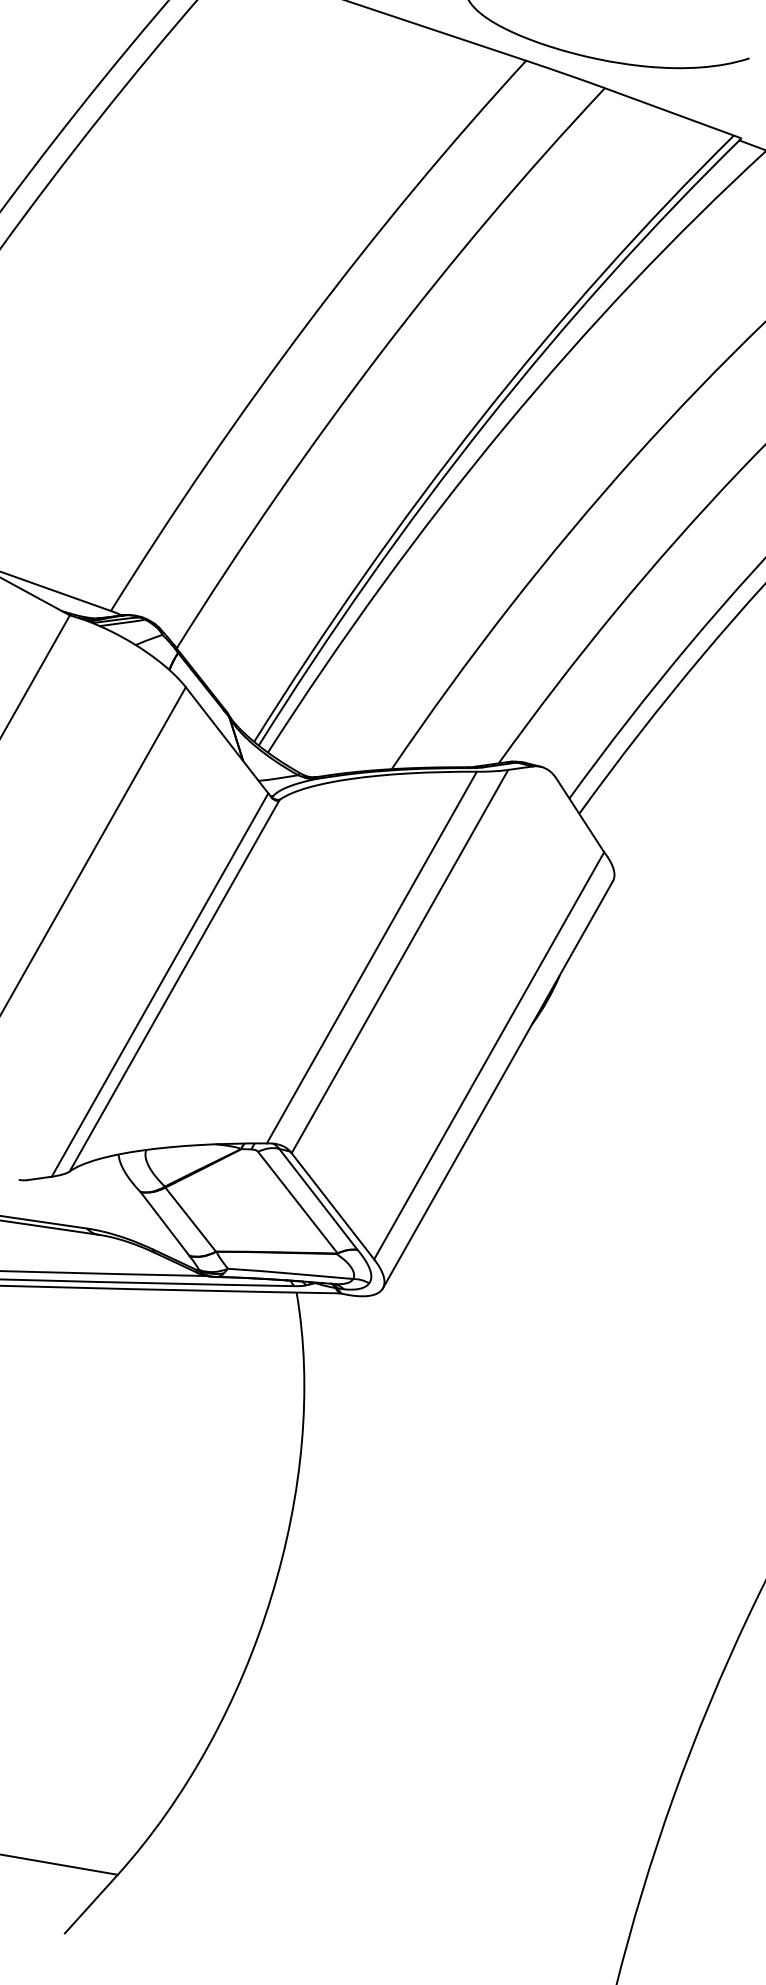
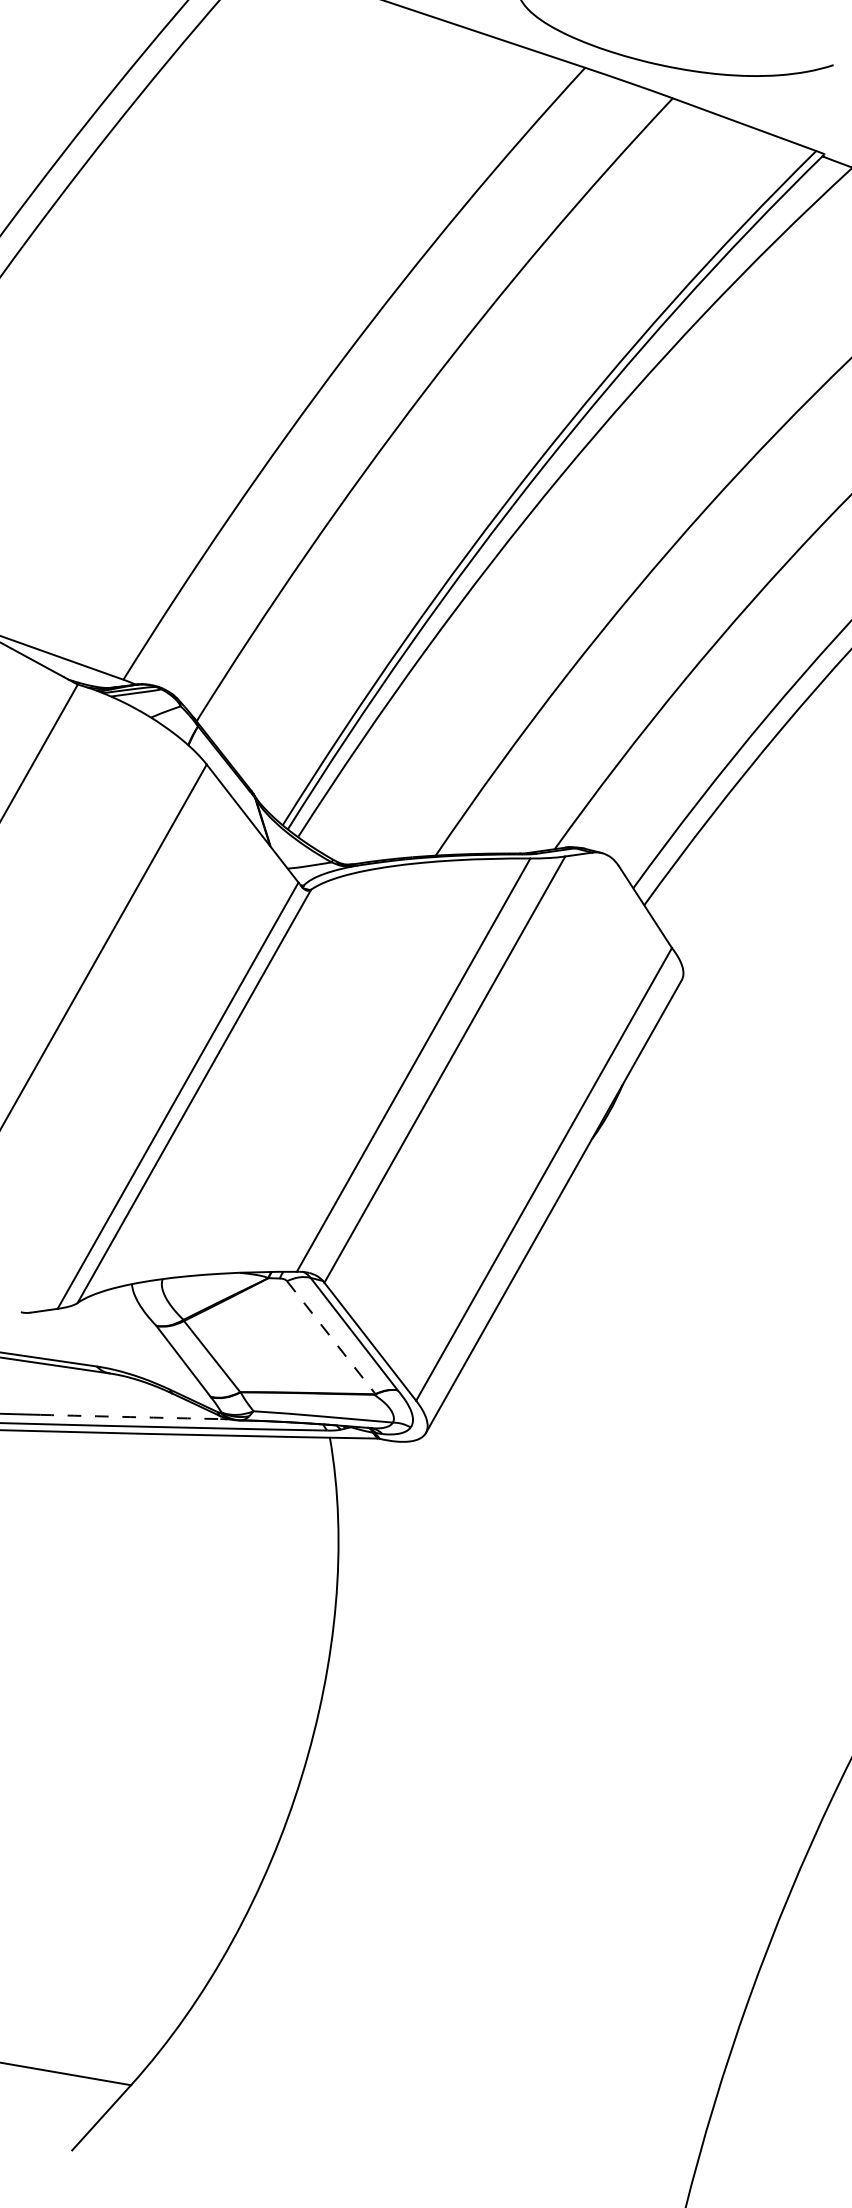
line: (298, 1203) -> (332, 1338), solid -> dashed
arc: (117, 1274) -> (130, 1417), solid -> dashed

